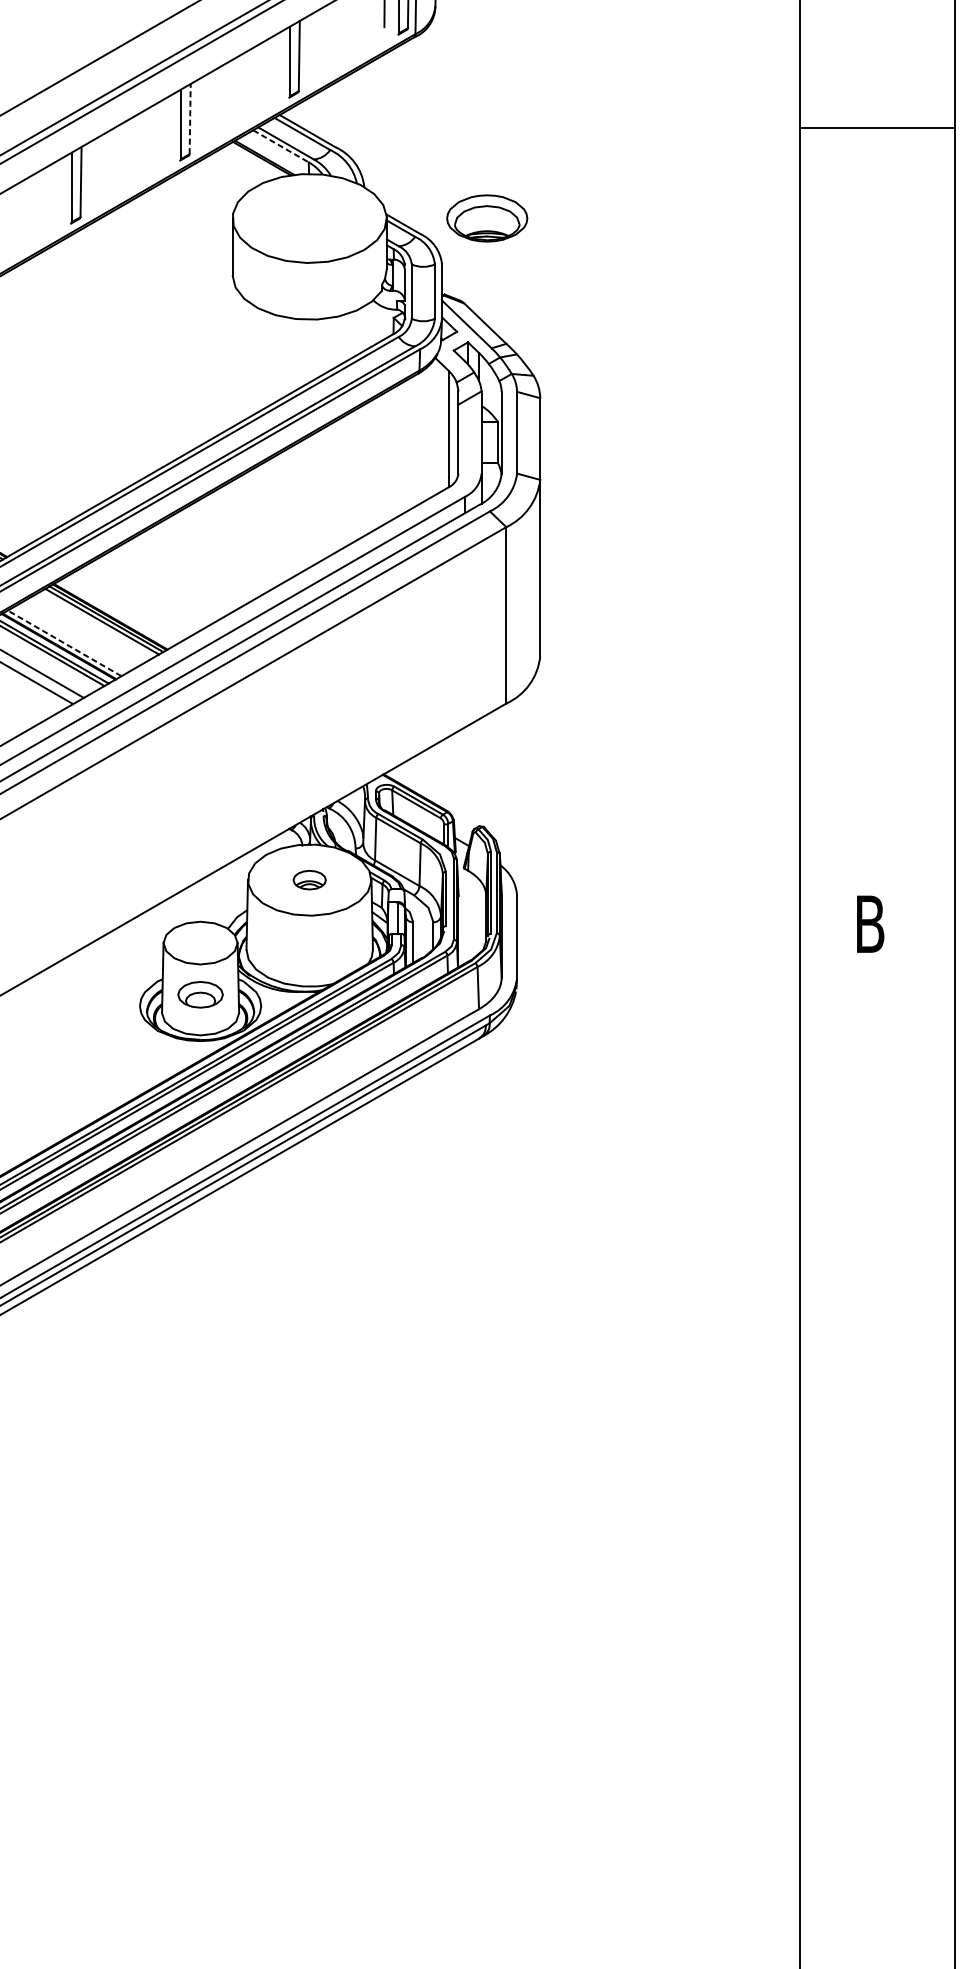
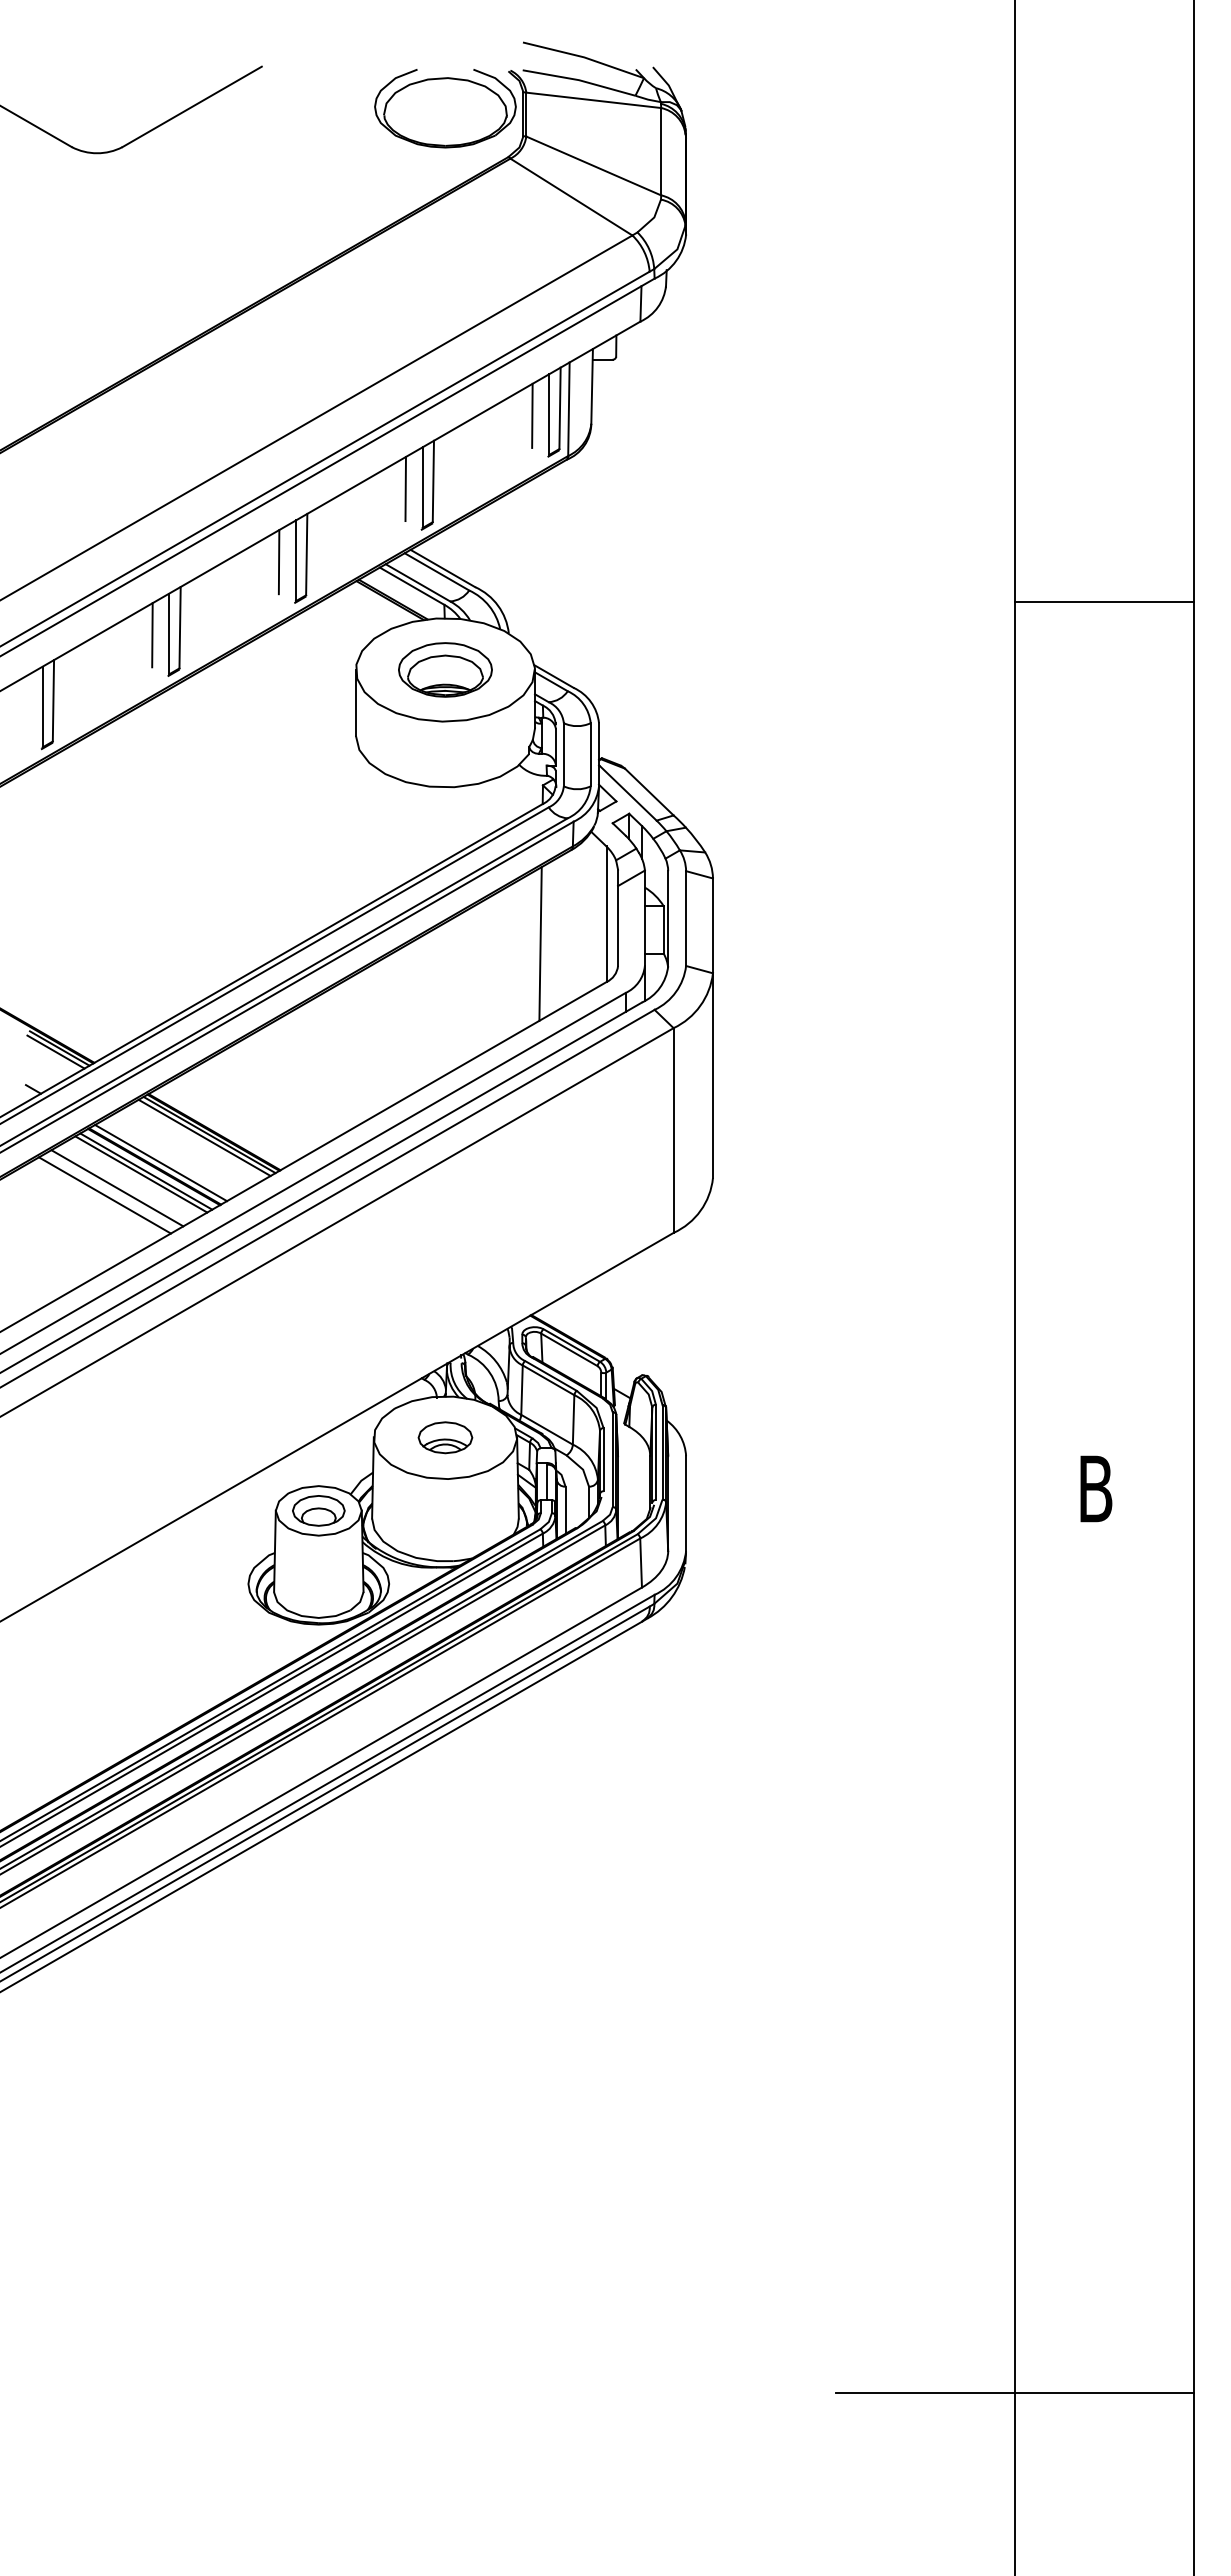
line: (275, 62) -> (405, 488), added
line: (189, 119) -> (306, 554), dashed -> solid
line: (165, 125) -> (278, 562), added
line: (876, 128) -> (1103, 602), moved
line: (281, 146) -> (412, 586), dashed -> solid
line: (57, 188) -> (152, 635), added
part: (487, 218) -> (445, 669), moved
line: (391, 454) -> (540, 943), added
line: (64, 642) -> (160, 1162), dashed -> solid
part: (309, 879) -> (445, 1437), size x1.43
part: (200, 994) -> (318, 1510), moved
line: (800, 1703) -> (1014, 2393), added

